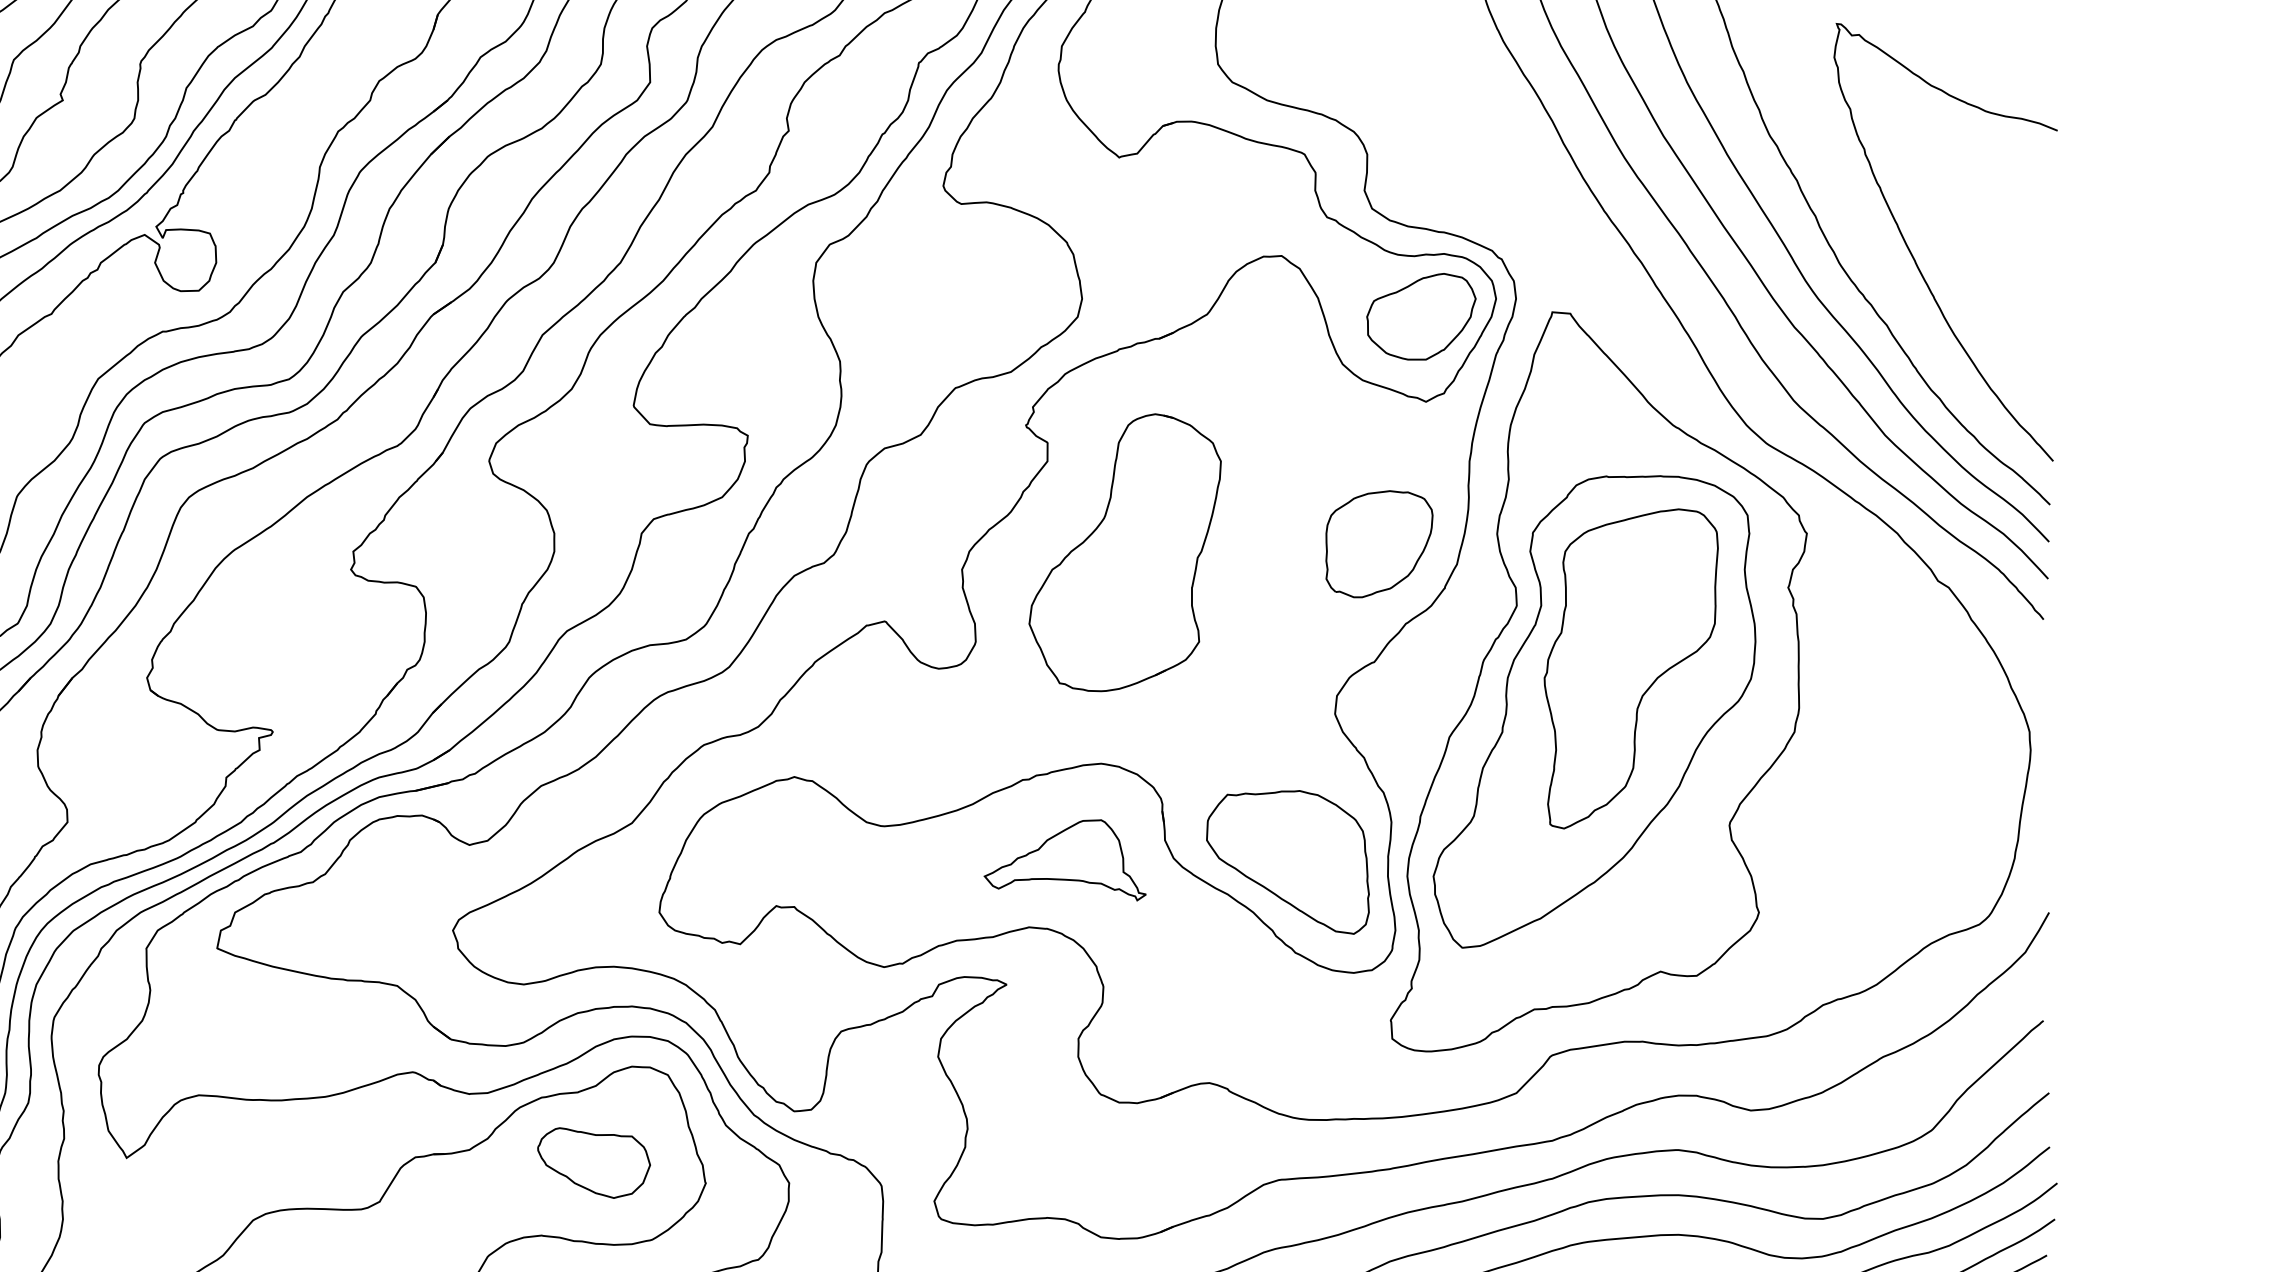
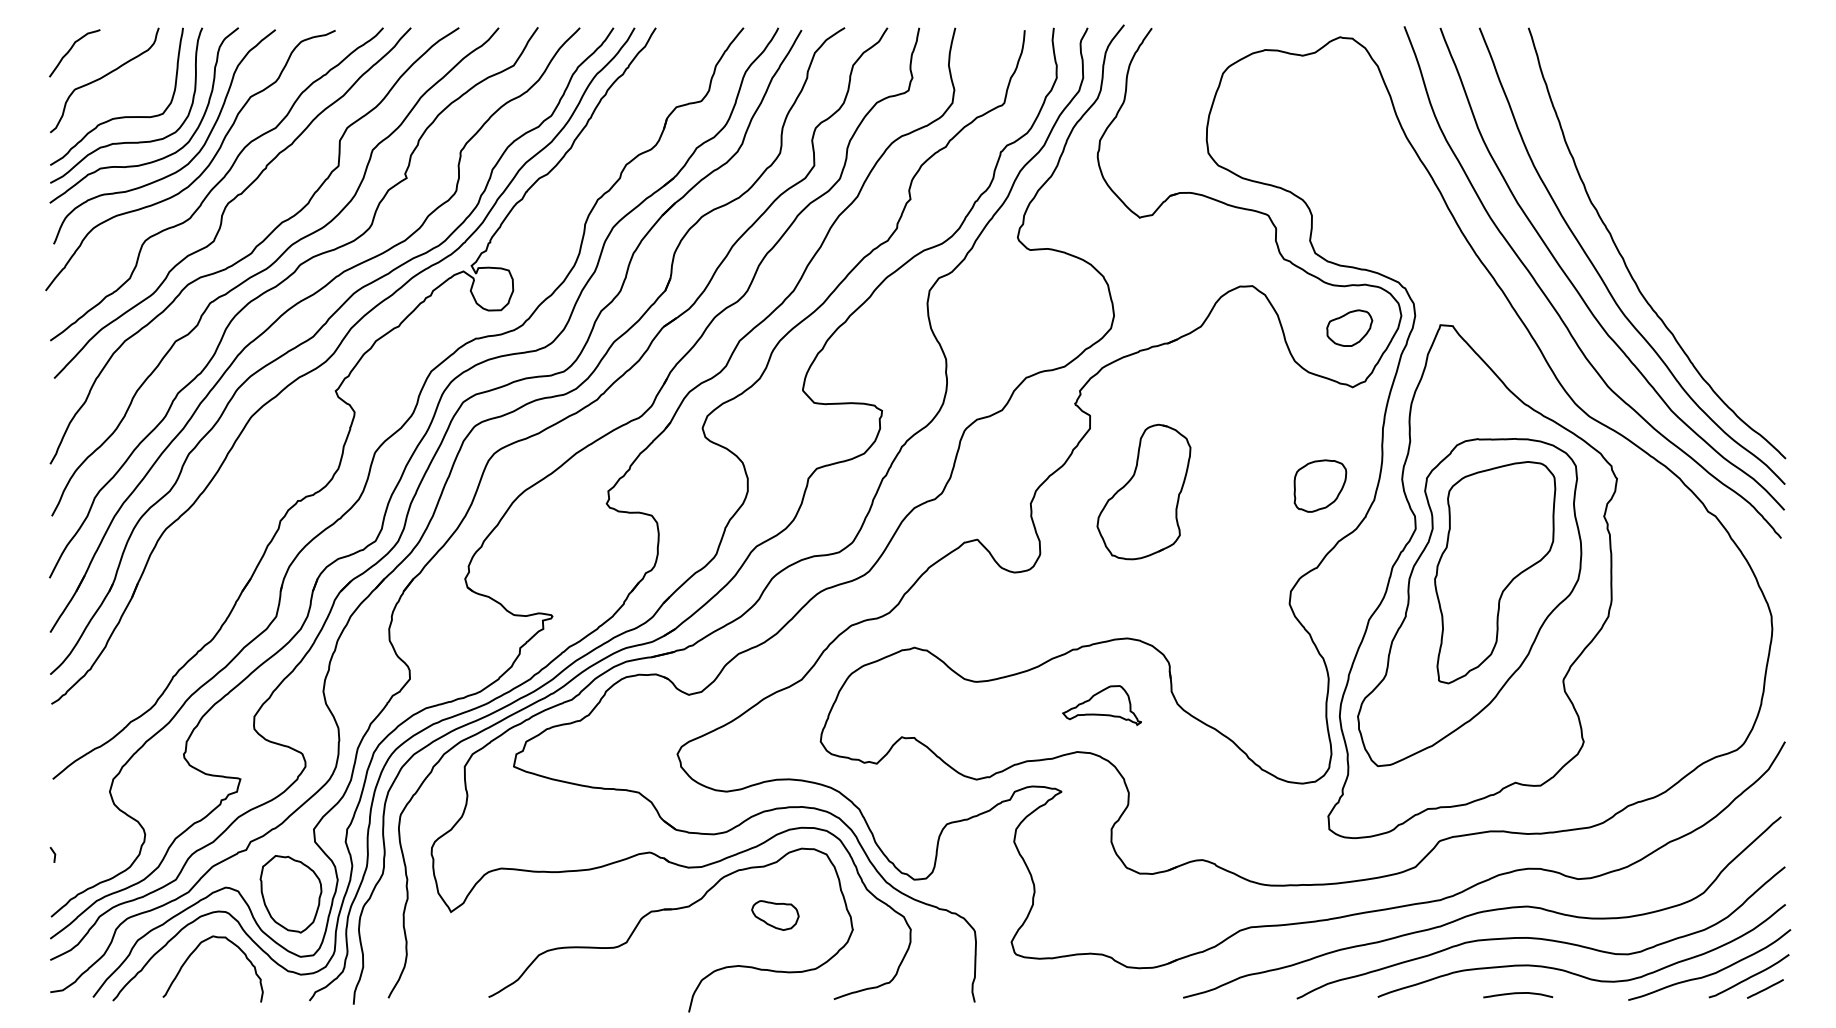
curve: (1914, 256) -> (1691, 286), removed
part: (1421, 315) -> (1349, 327), size x0.6
part: (1379, 543) -> (1320, 485), size x0.7
part: (1124, 551) -> (1143, 491), size x0.7
part: (1063, 860) -> (1101, 705), size x0.7
part: (1287, 861) -> (1256, 706), removed
part: (594, 1162) -> (775, 915), size x0.6

